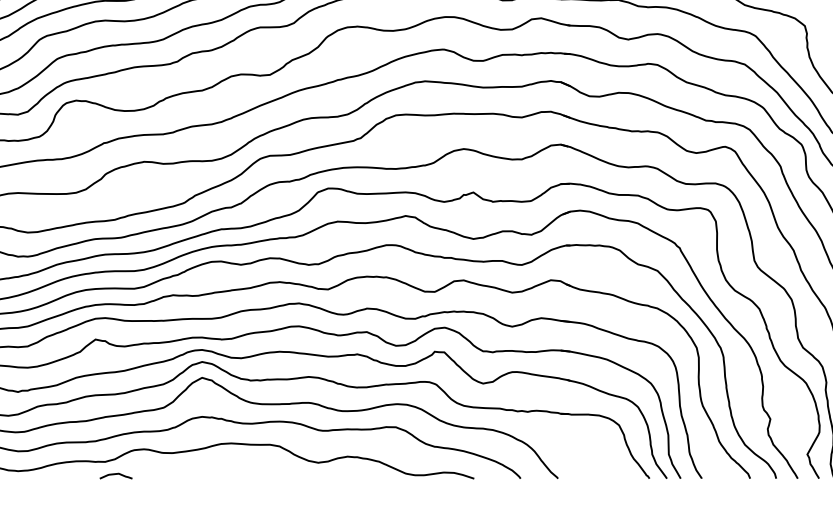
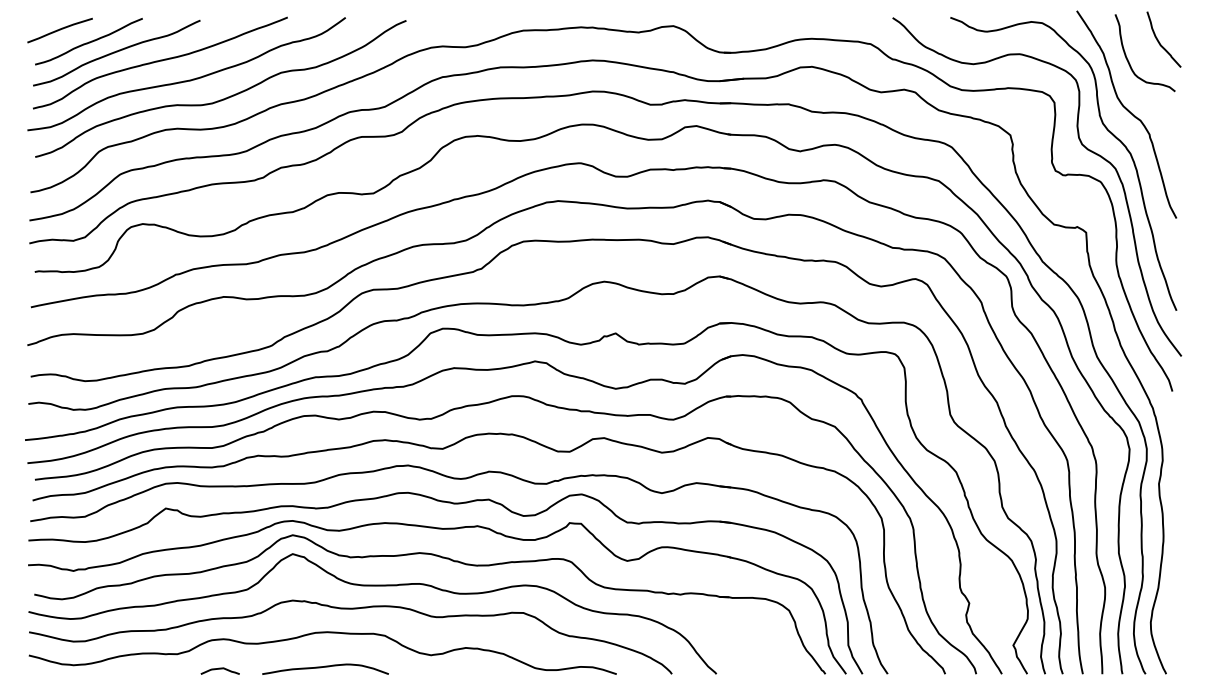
curve: (229, 473) -> (325, 667), added
curve: (115, 474) -> (219, 669), moved

